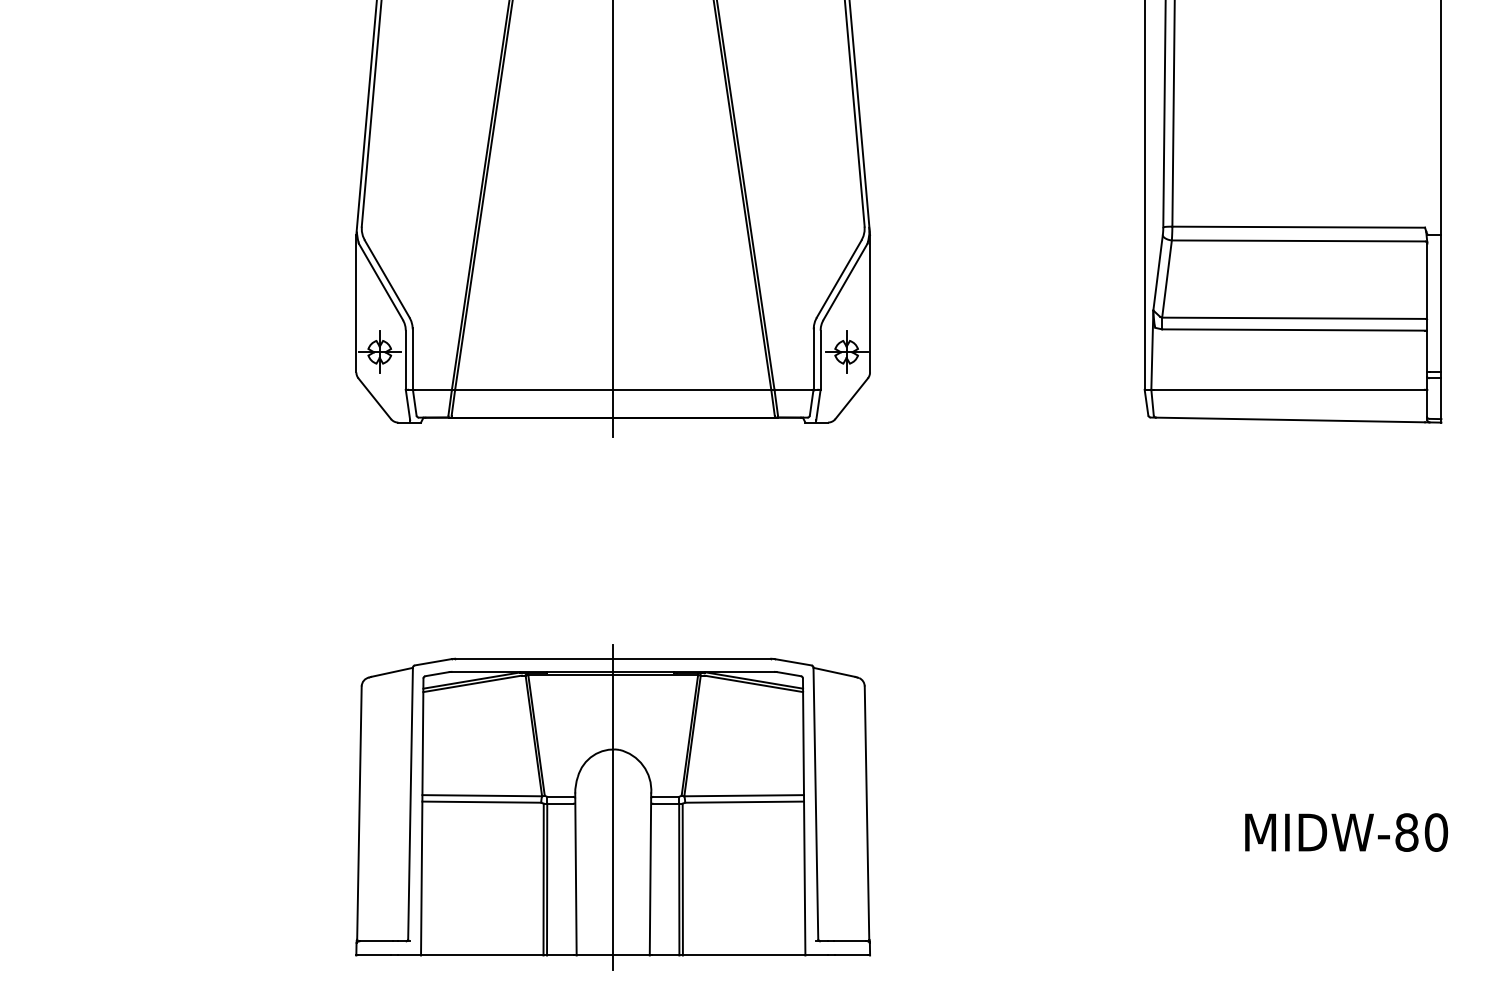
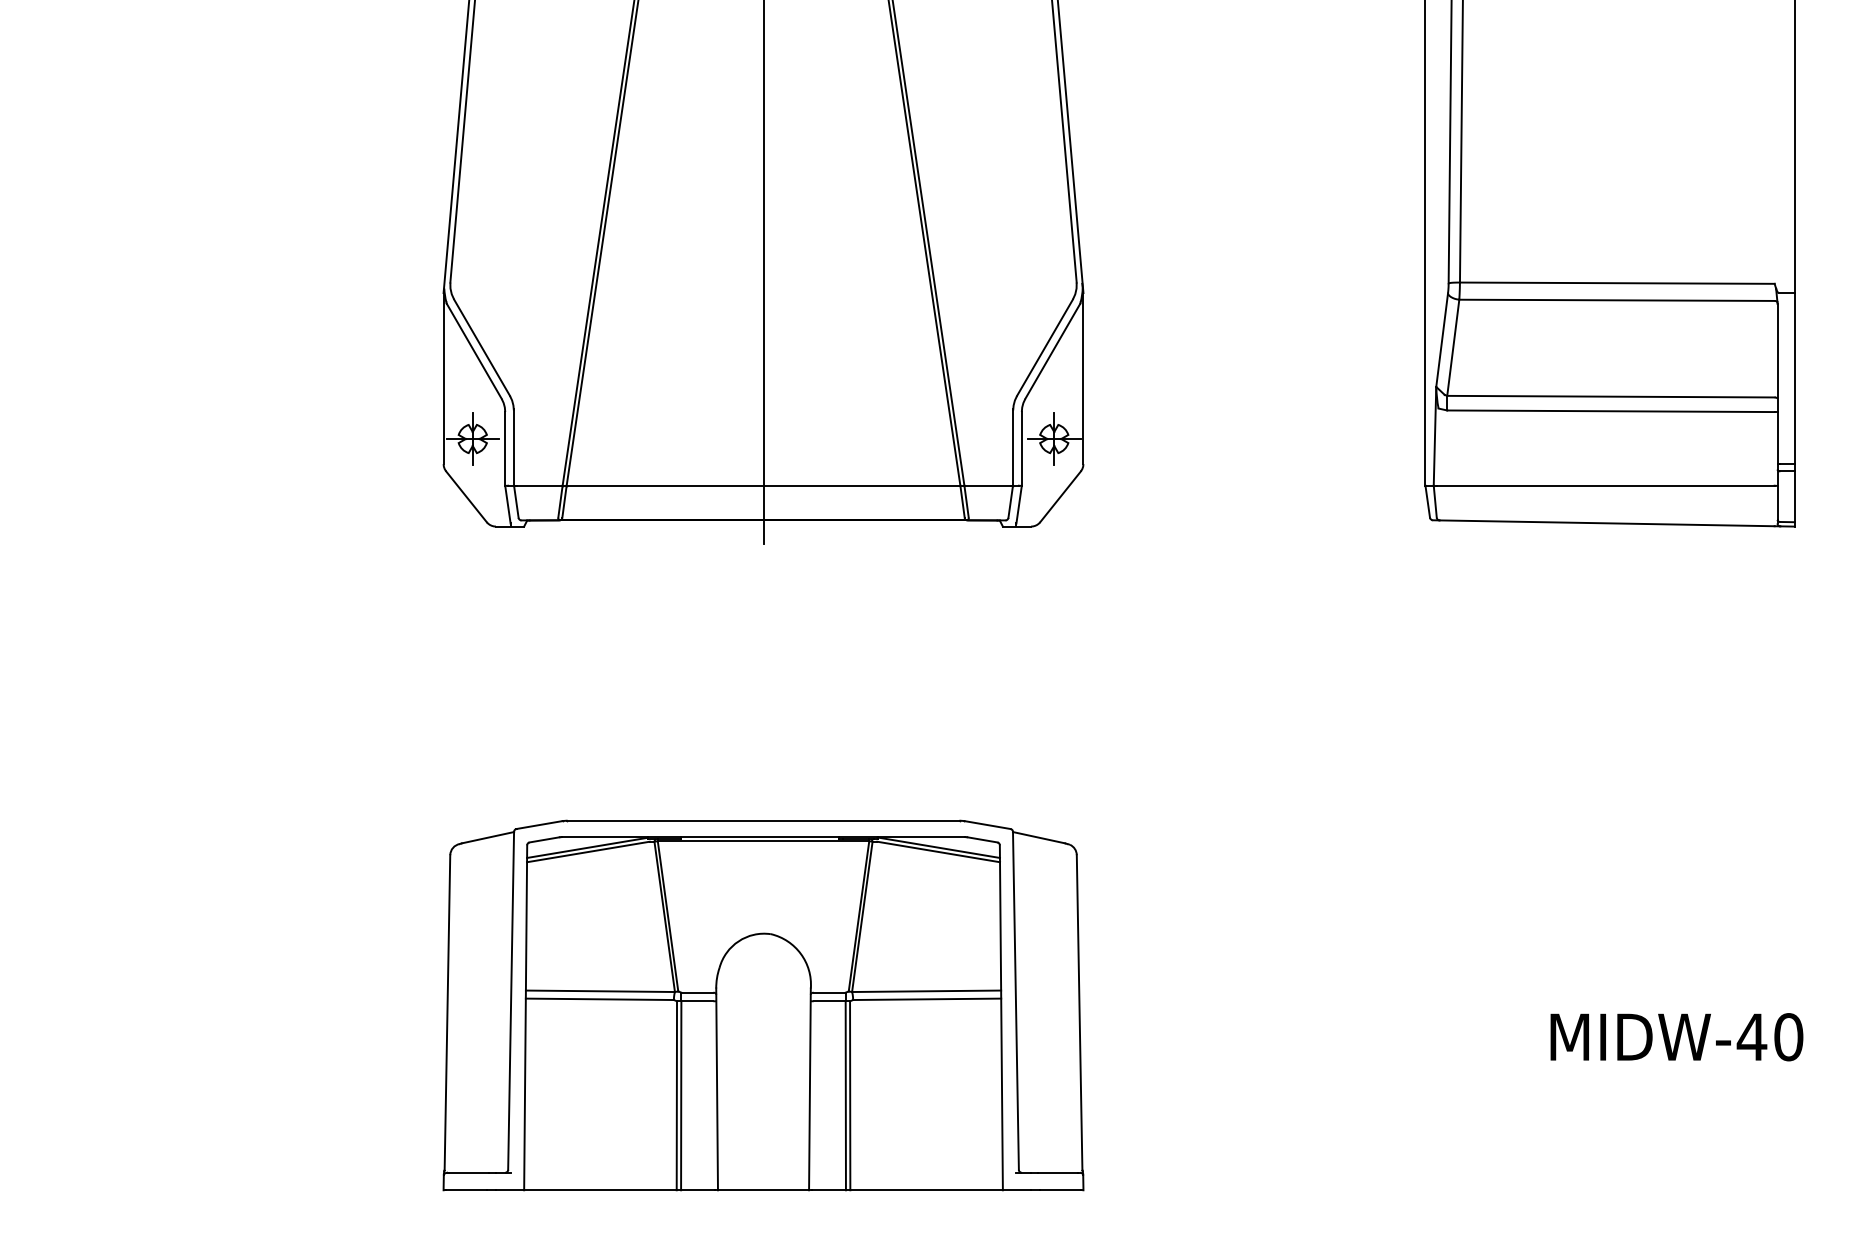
line: (613, 807) -> (763, 1005), removed
text: (1406, 832) -> (1751, 1037), MIDW-80 -> MIDW-40

